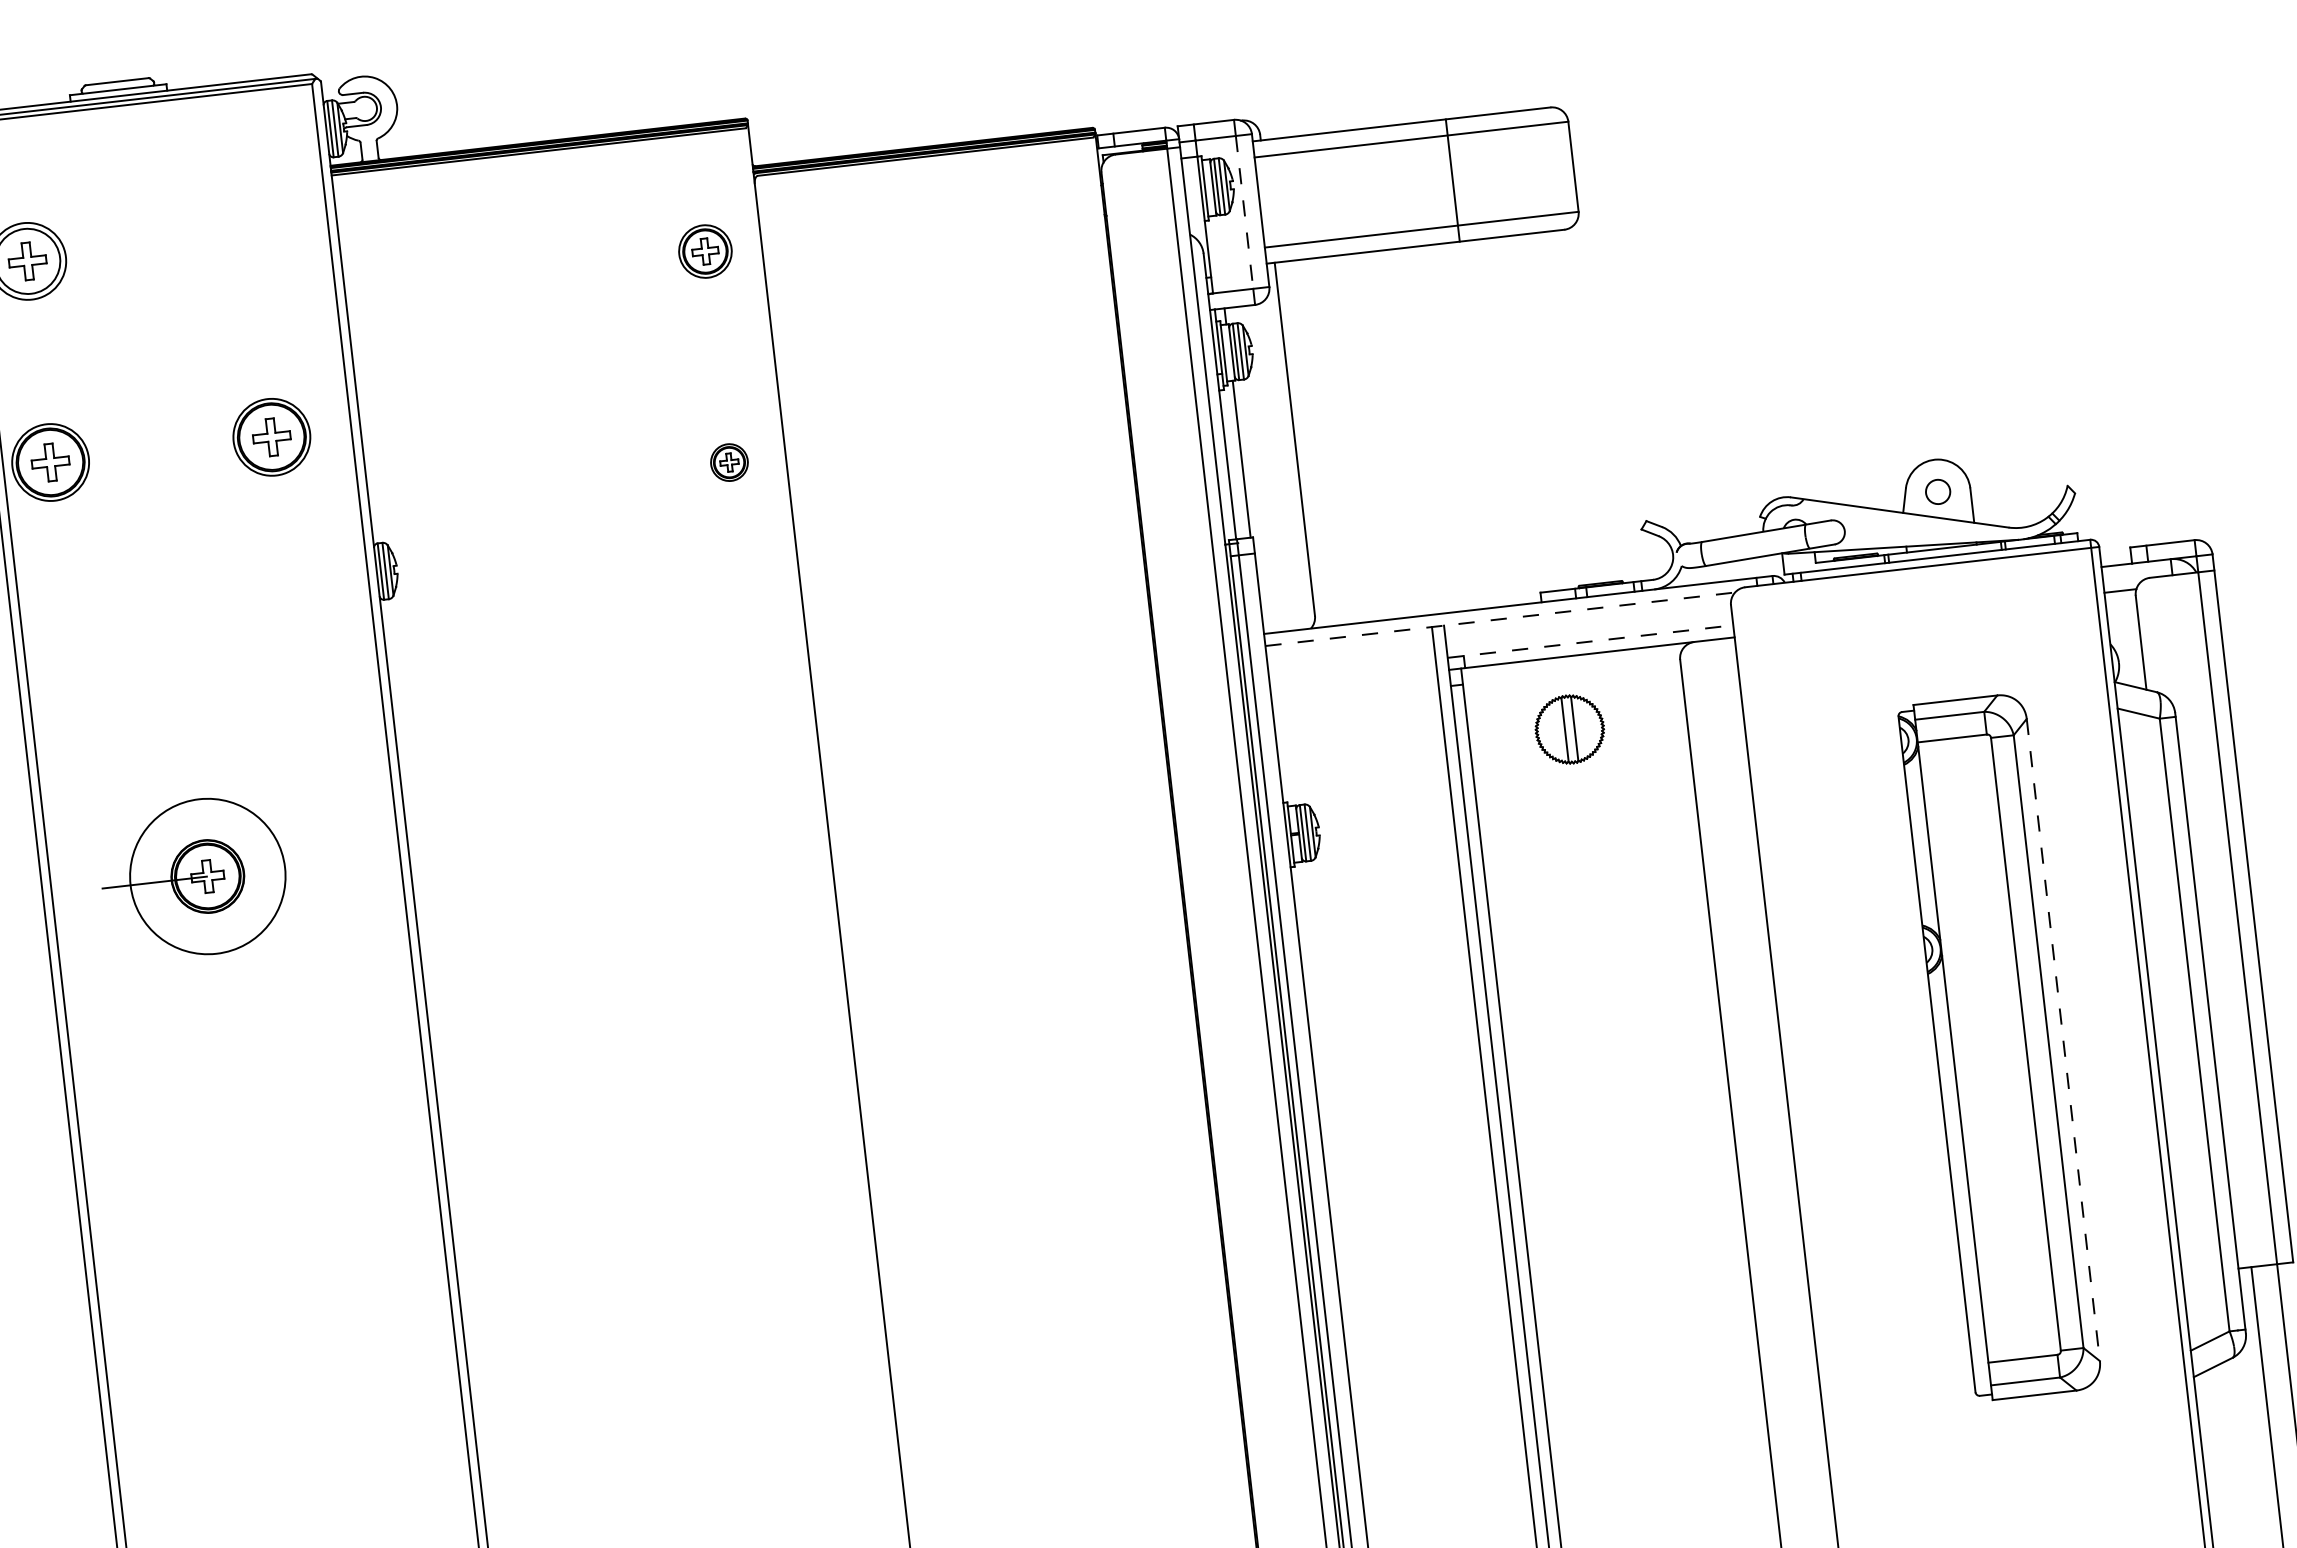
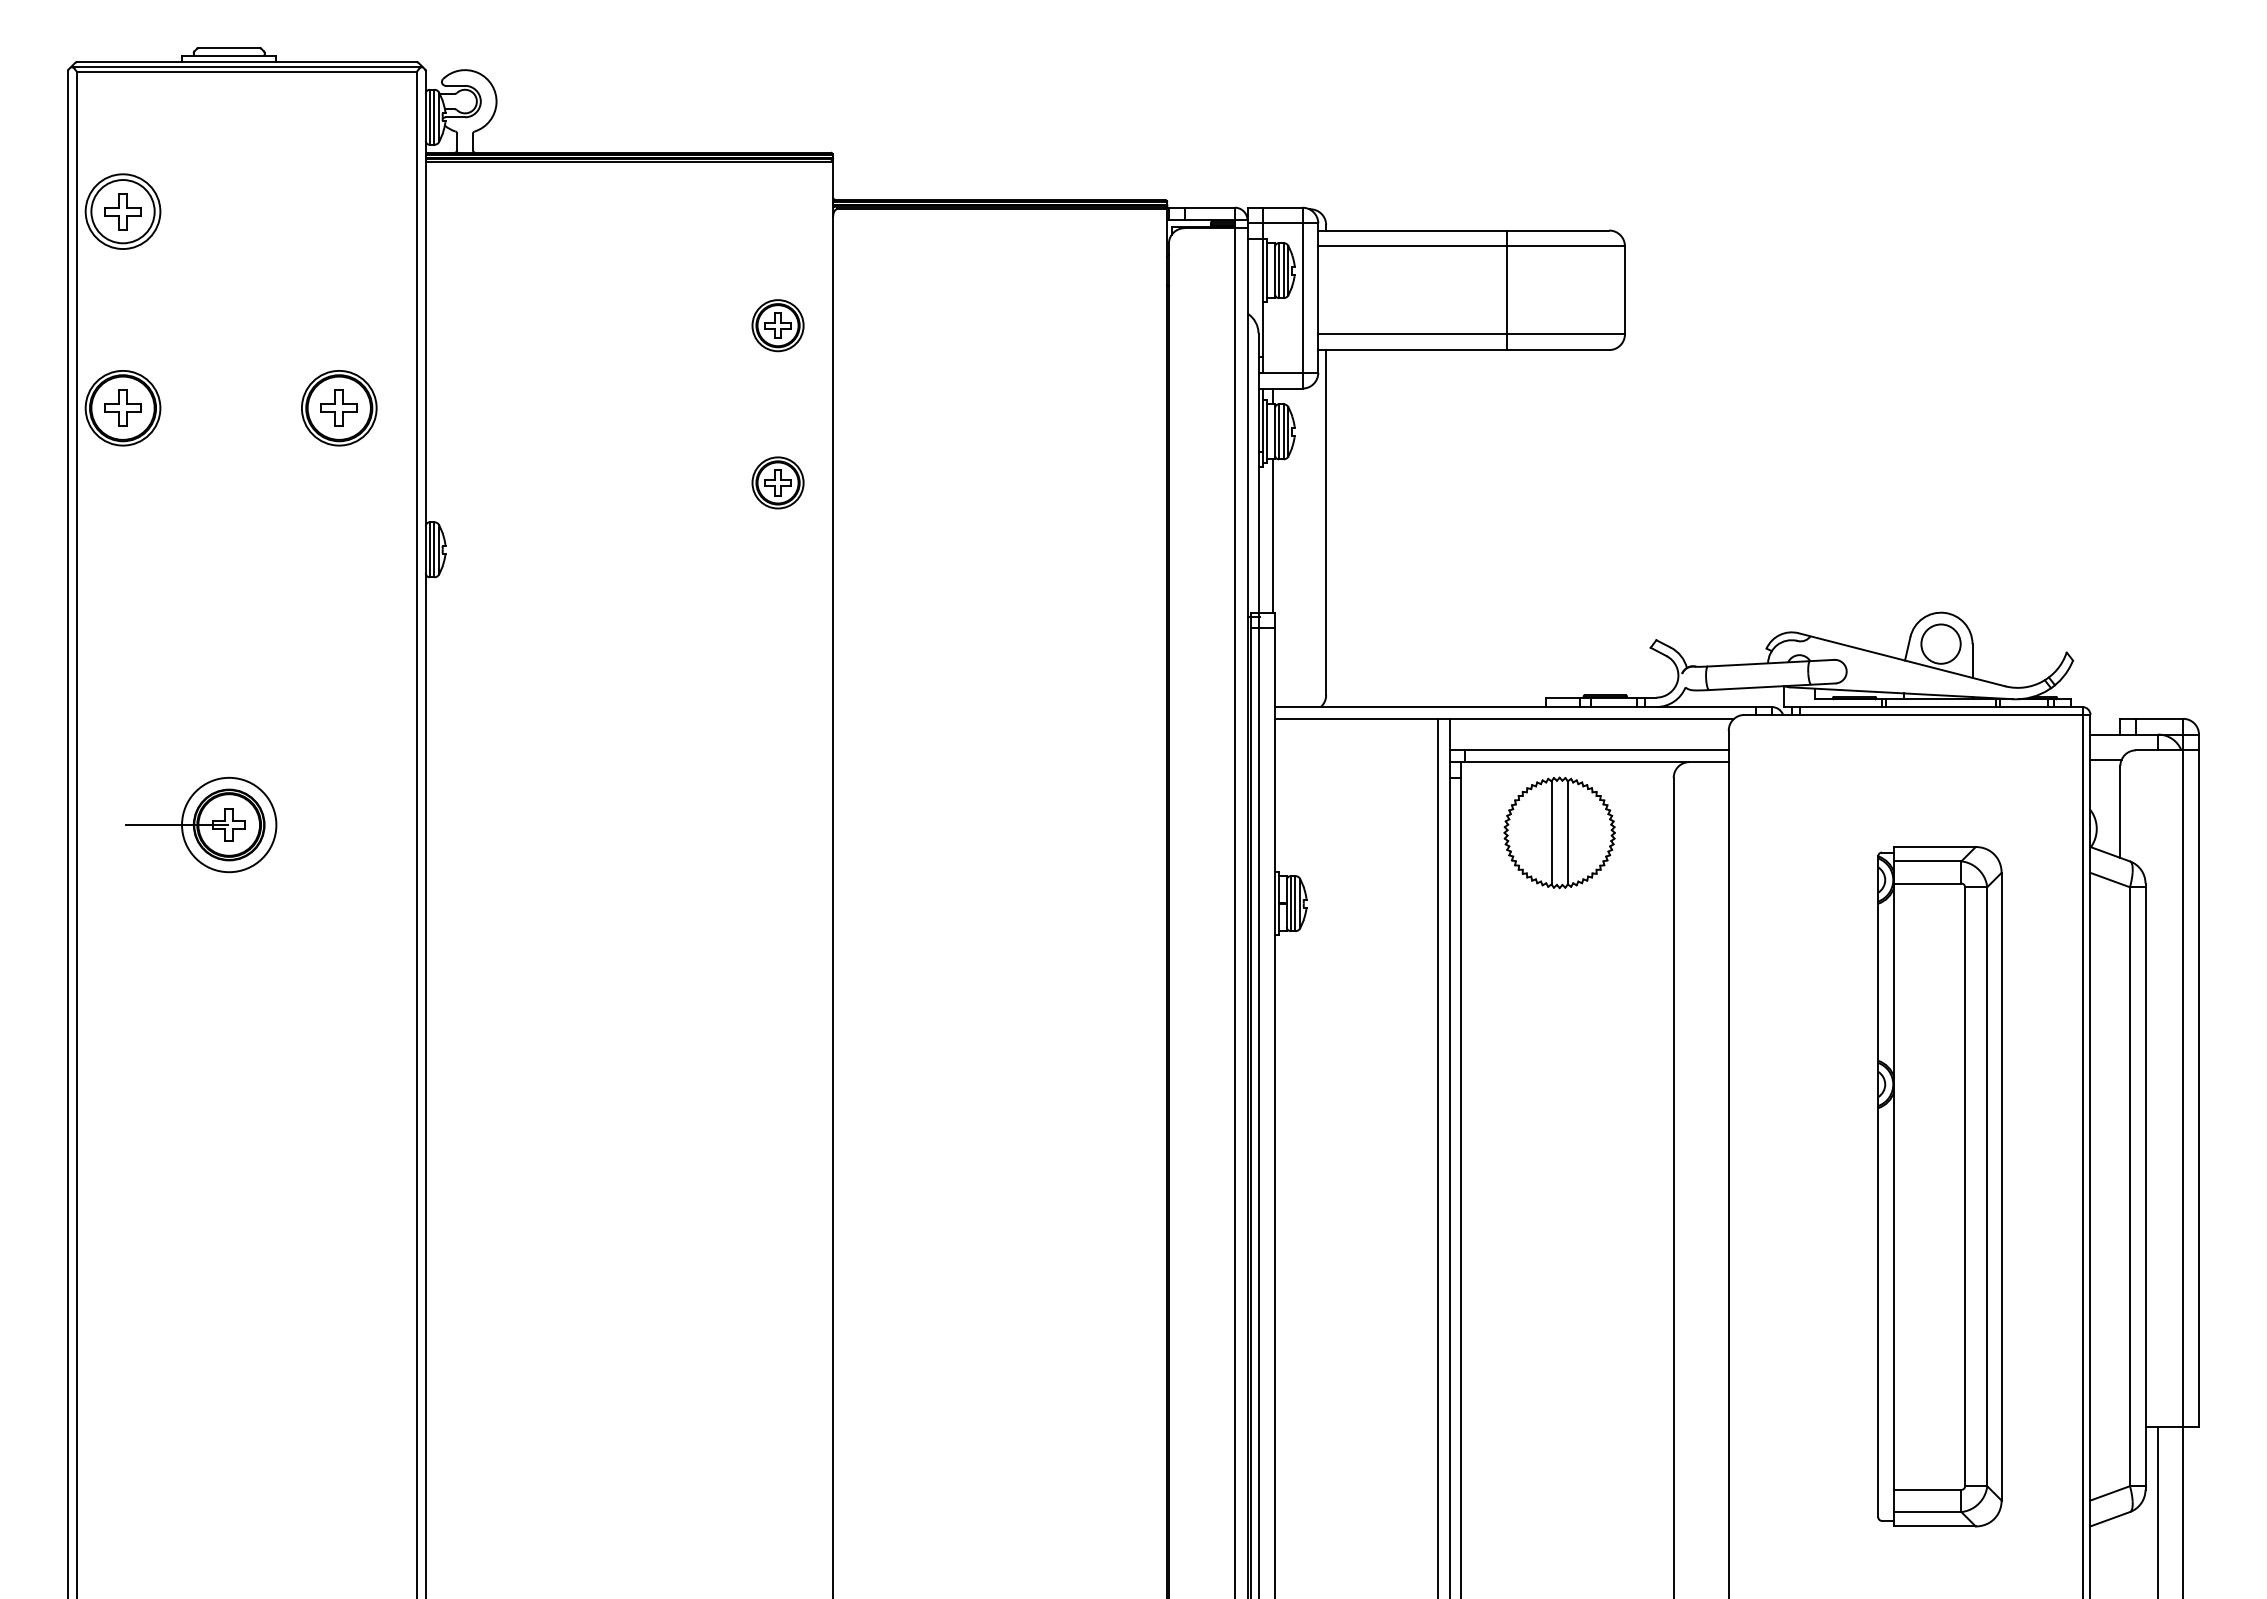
line: (1244, 212) -> (1302, 298), dashed -> solid
part: (704, 251) -> (777, 325), moved
part: (728, 462) -> (777, 482), size x1.43
circle: (1937, 491) -> (1940, 643), size x1.67
line: (1500, 618) -> (1504, 718), dashed -> solid
line: (1590, 641) -> (1589, 750), dashed -> solid
part: (1569, 729) -> (1559, 832), size x1.67
circle: (208, 875) -> (229, 824), size x0.62
line: (2063, 1039) -> (2001, 1186), dashed -> solid

